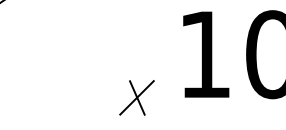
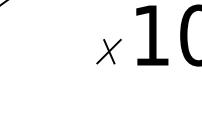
part: (136, 97) -> (108, 51), moved

